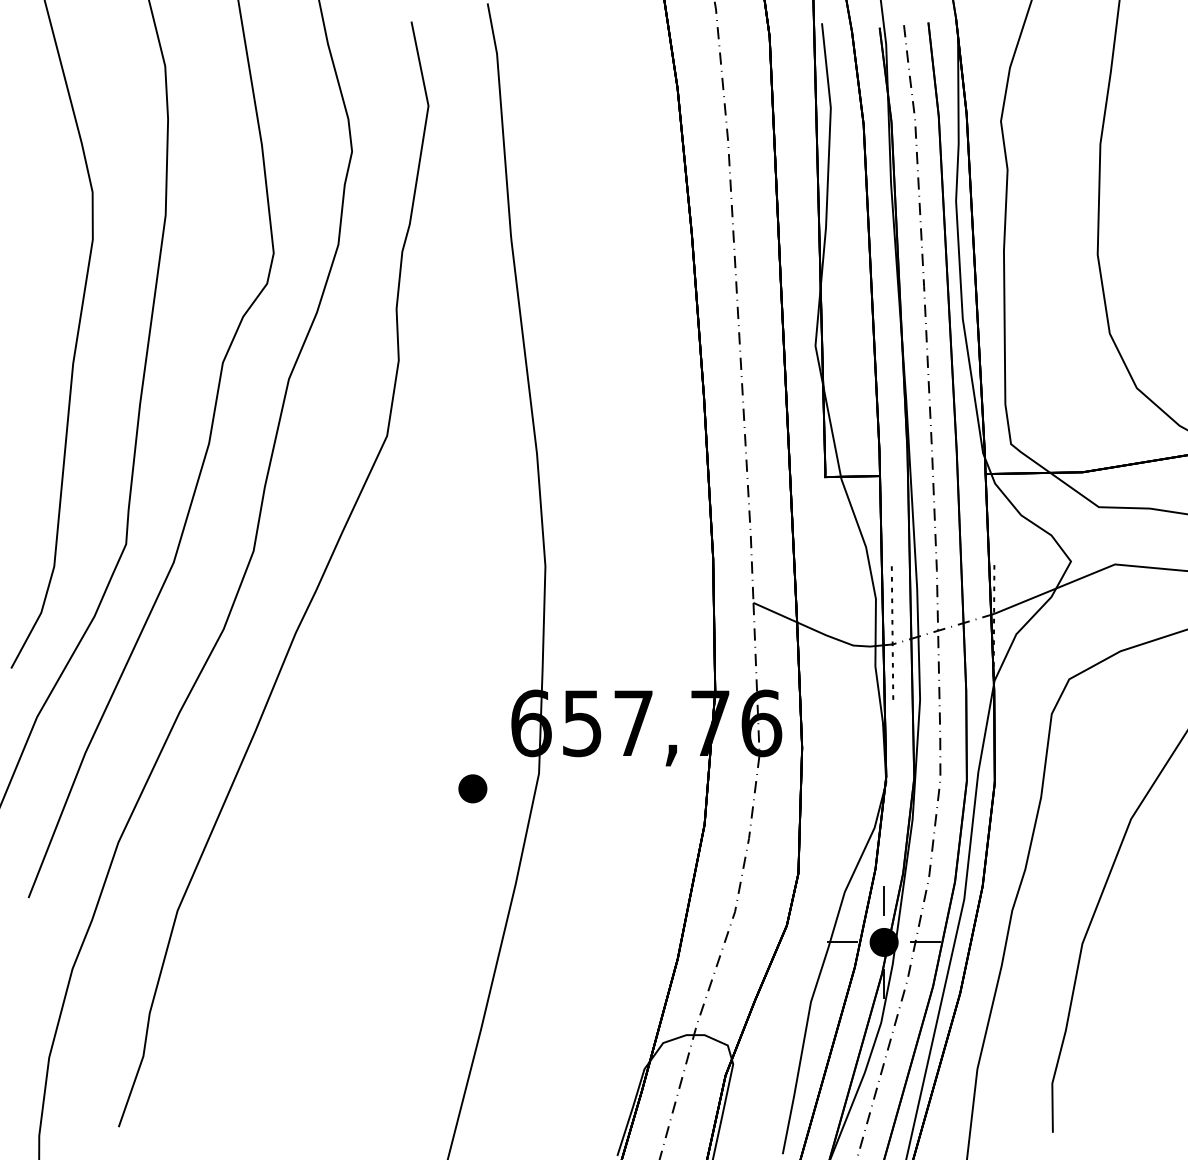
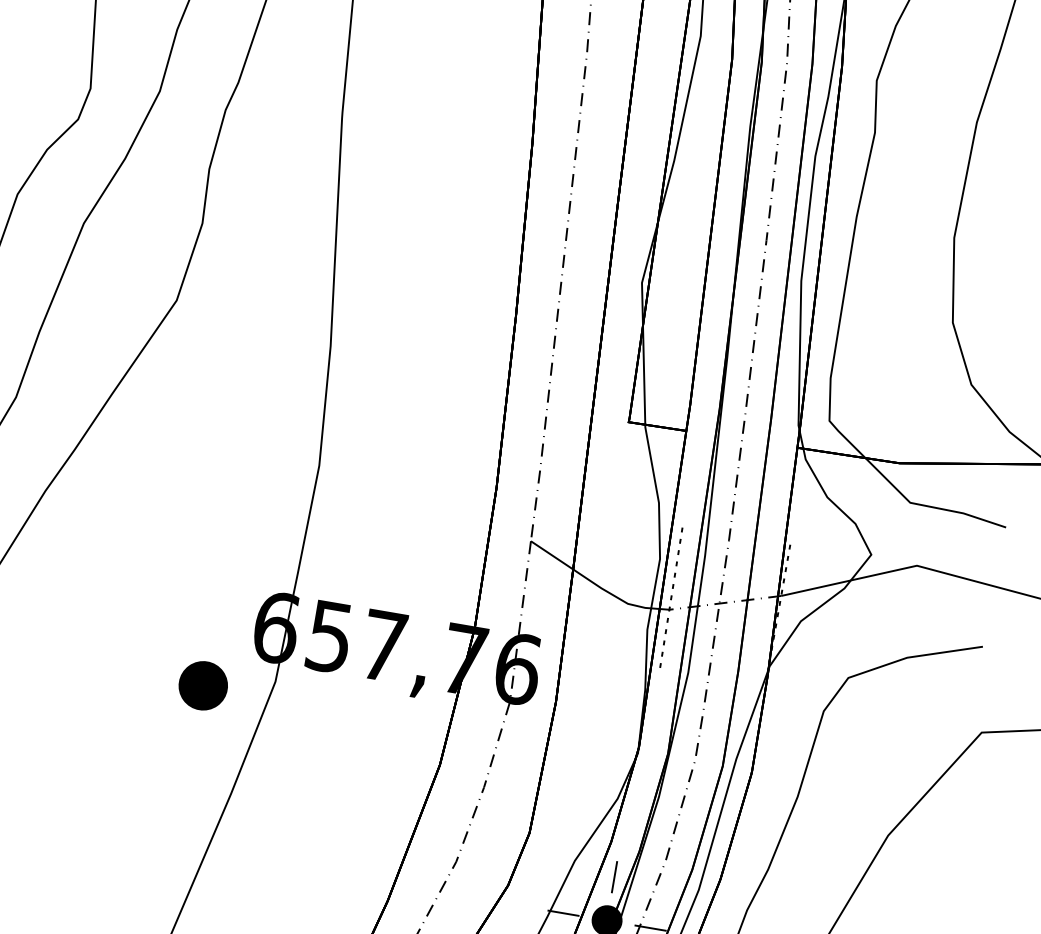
part: (472, 788) -> (203, 685), size x1.6

